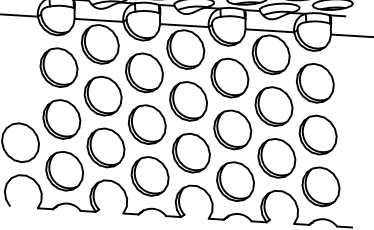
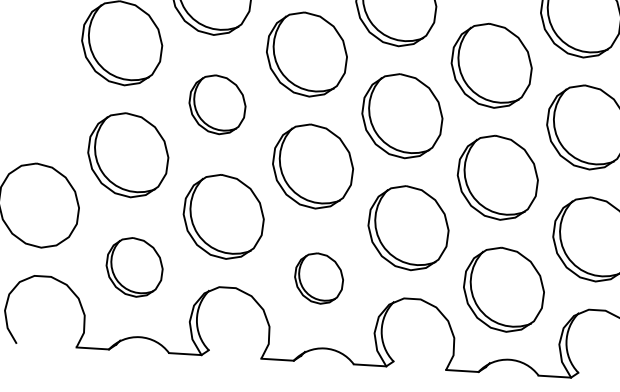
part: (102, 95) -> (216, 103), size x0.7
part: (64, 171) -> (134, 267), size x0.7
part: (149, 176) -> (317, 278), size x0.6

